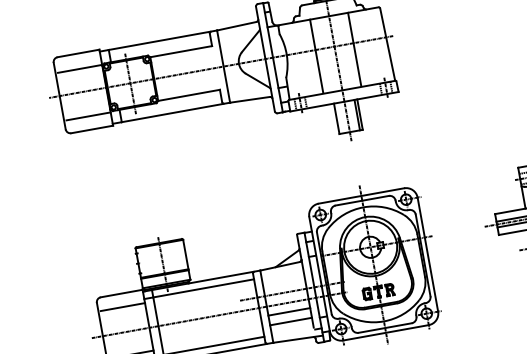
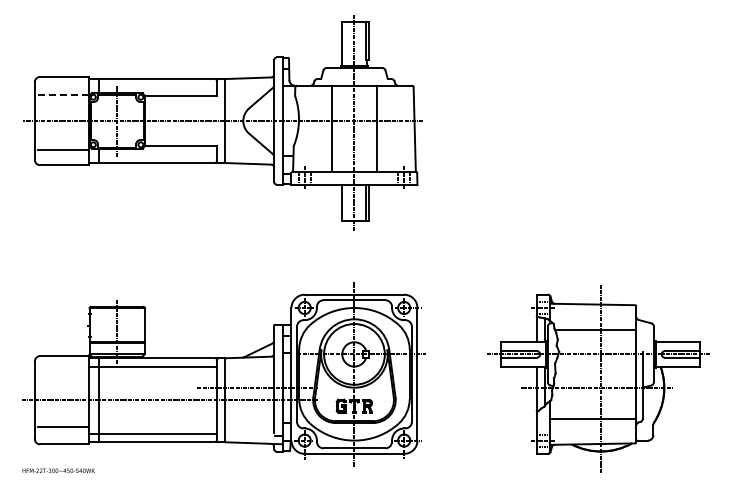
line: (80, 68) -> (63, 94), solid -> dashed
line: (122, 307) -> (62, 371), removed
line: (289, 311) -> (249, 410), removed
line: (290, 321) -> (249, 421), removed

